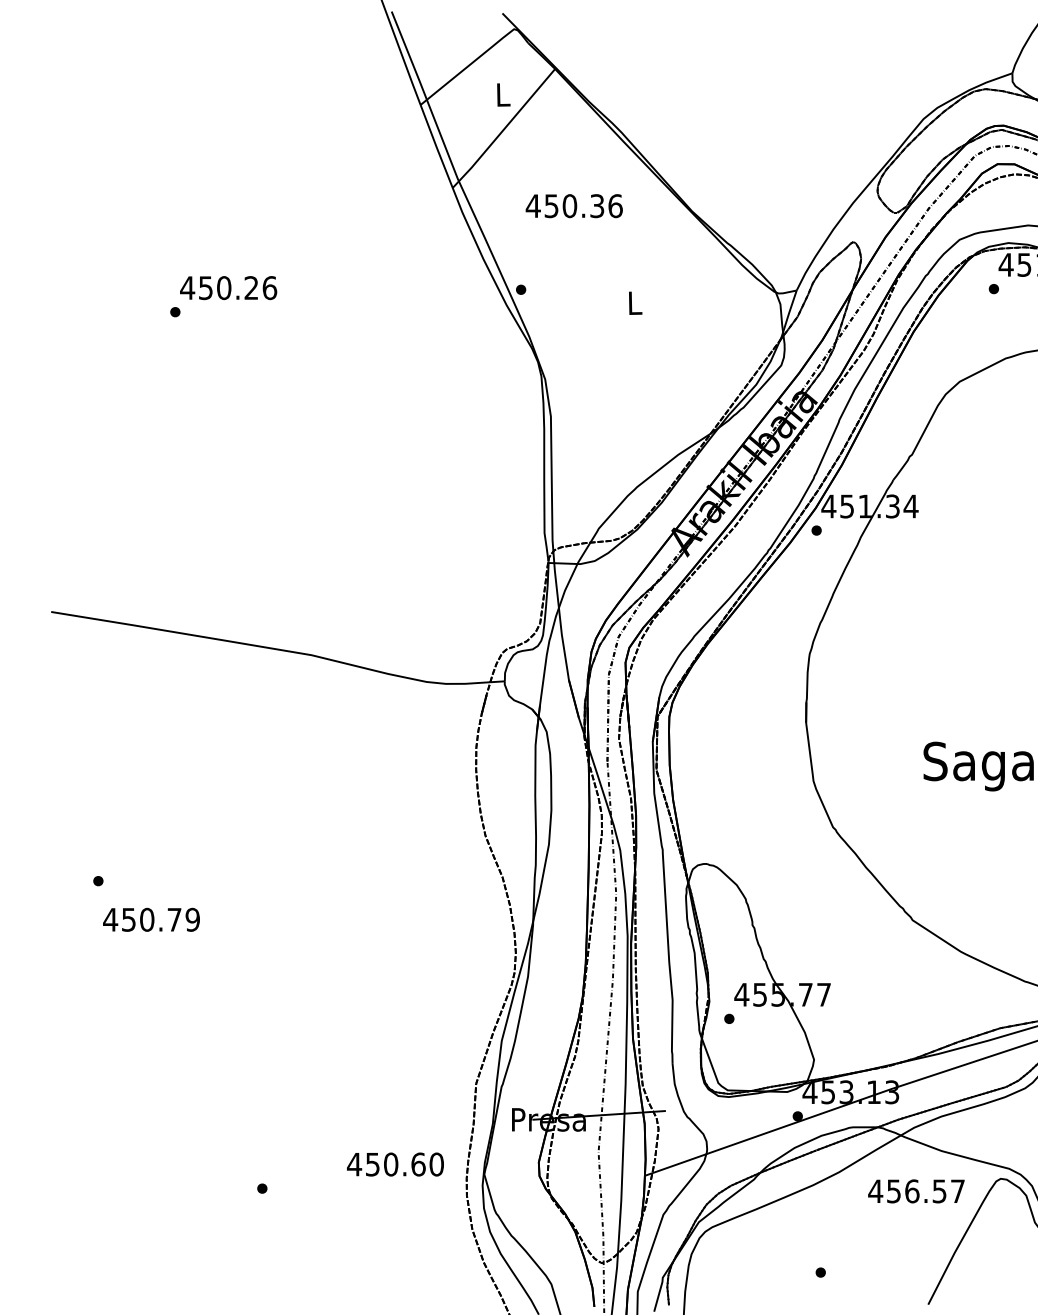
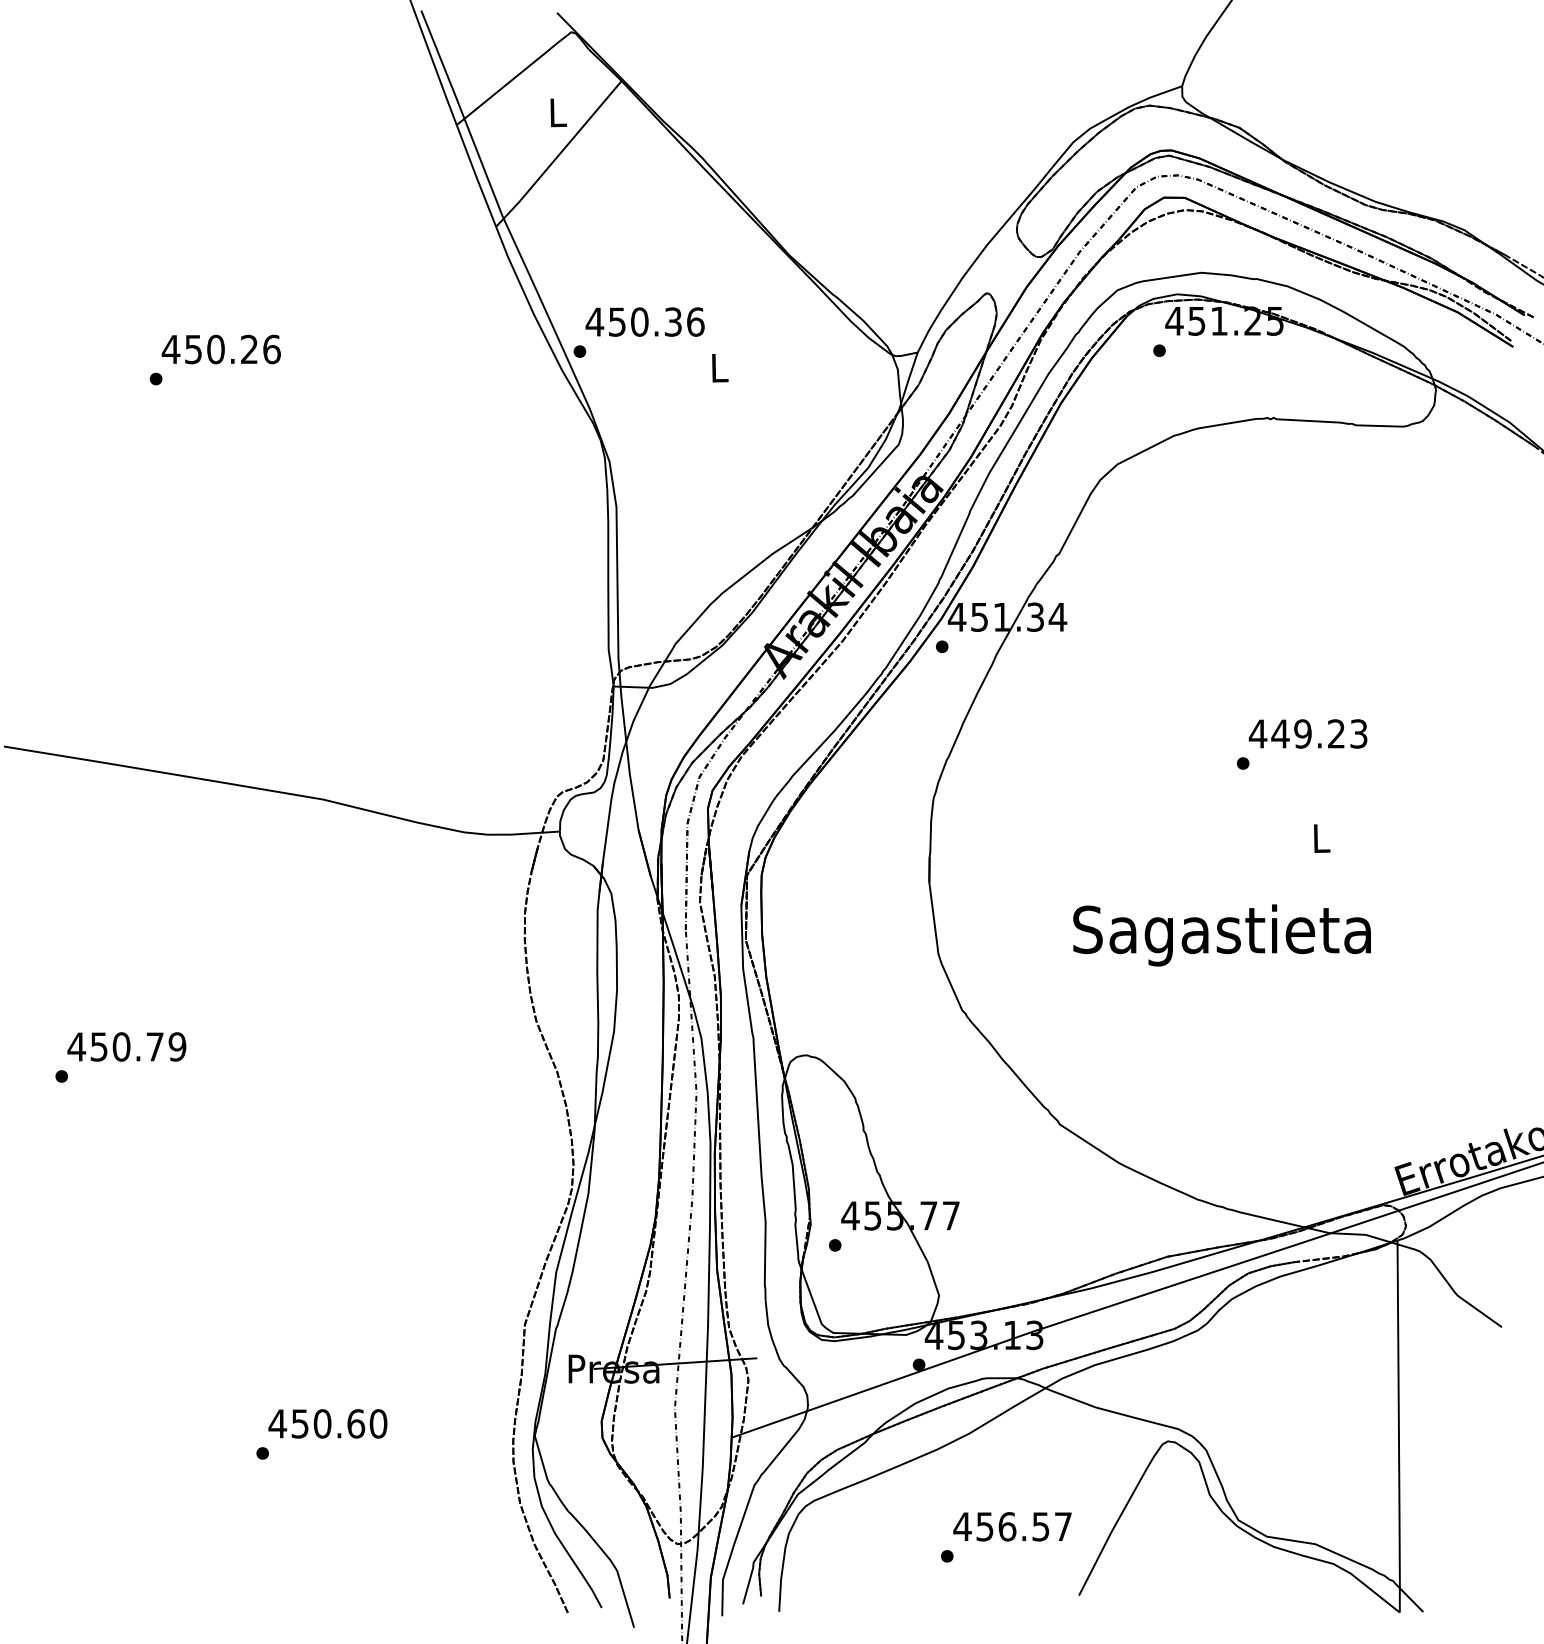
text: (573, 205) -> (644, 321), moved
text: (151, 919) -> (126, 1046), moved
text: (395, 1164) -> (327, 1423), moved
text: (916, 1191) -> (1012, 1526), moved

